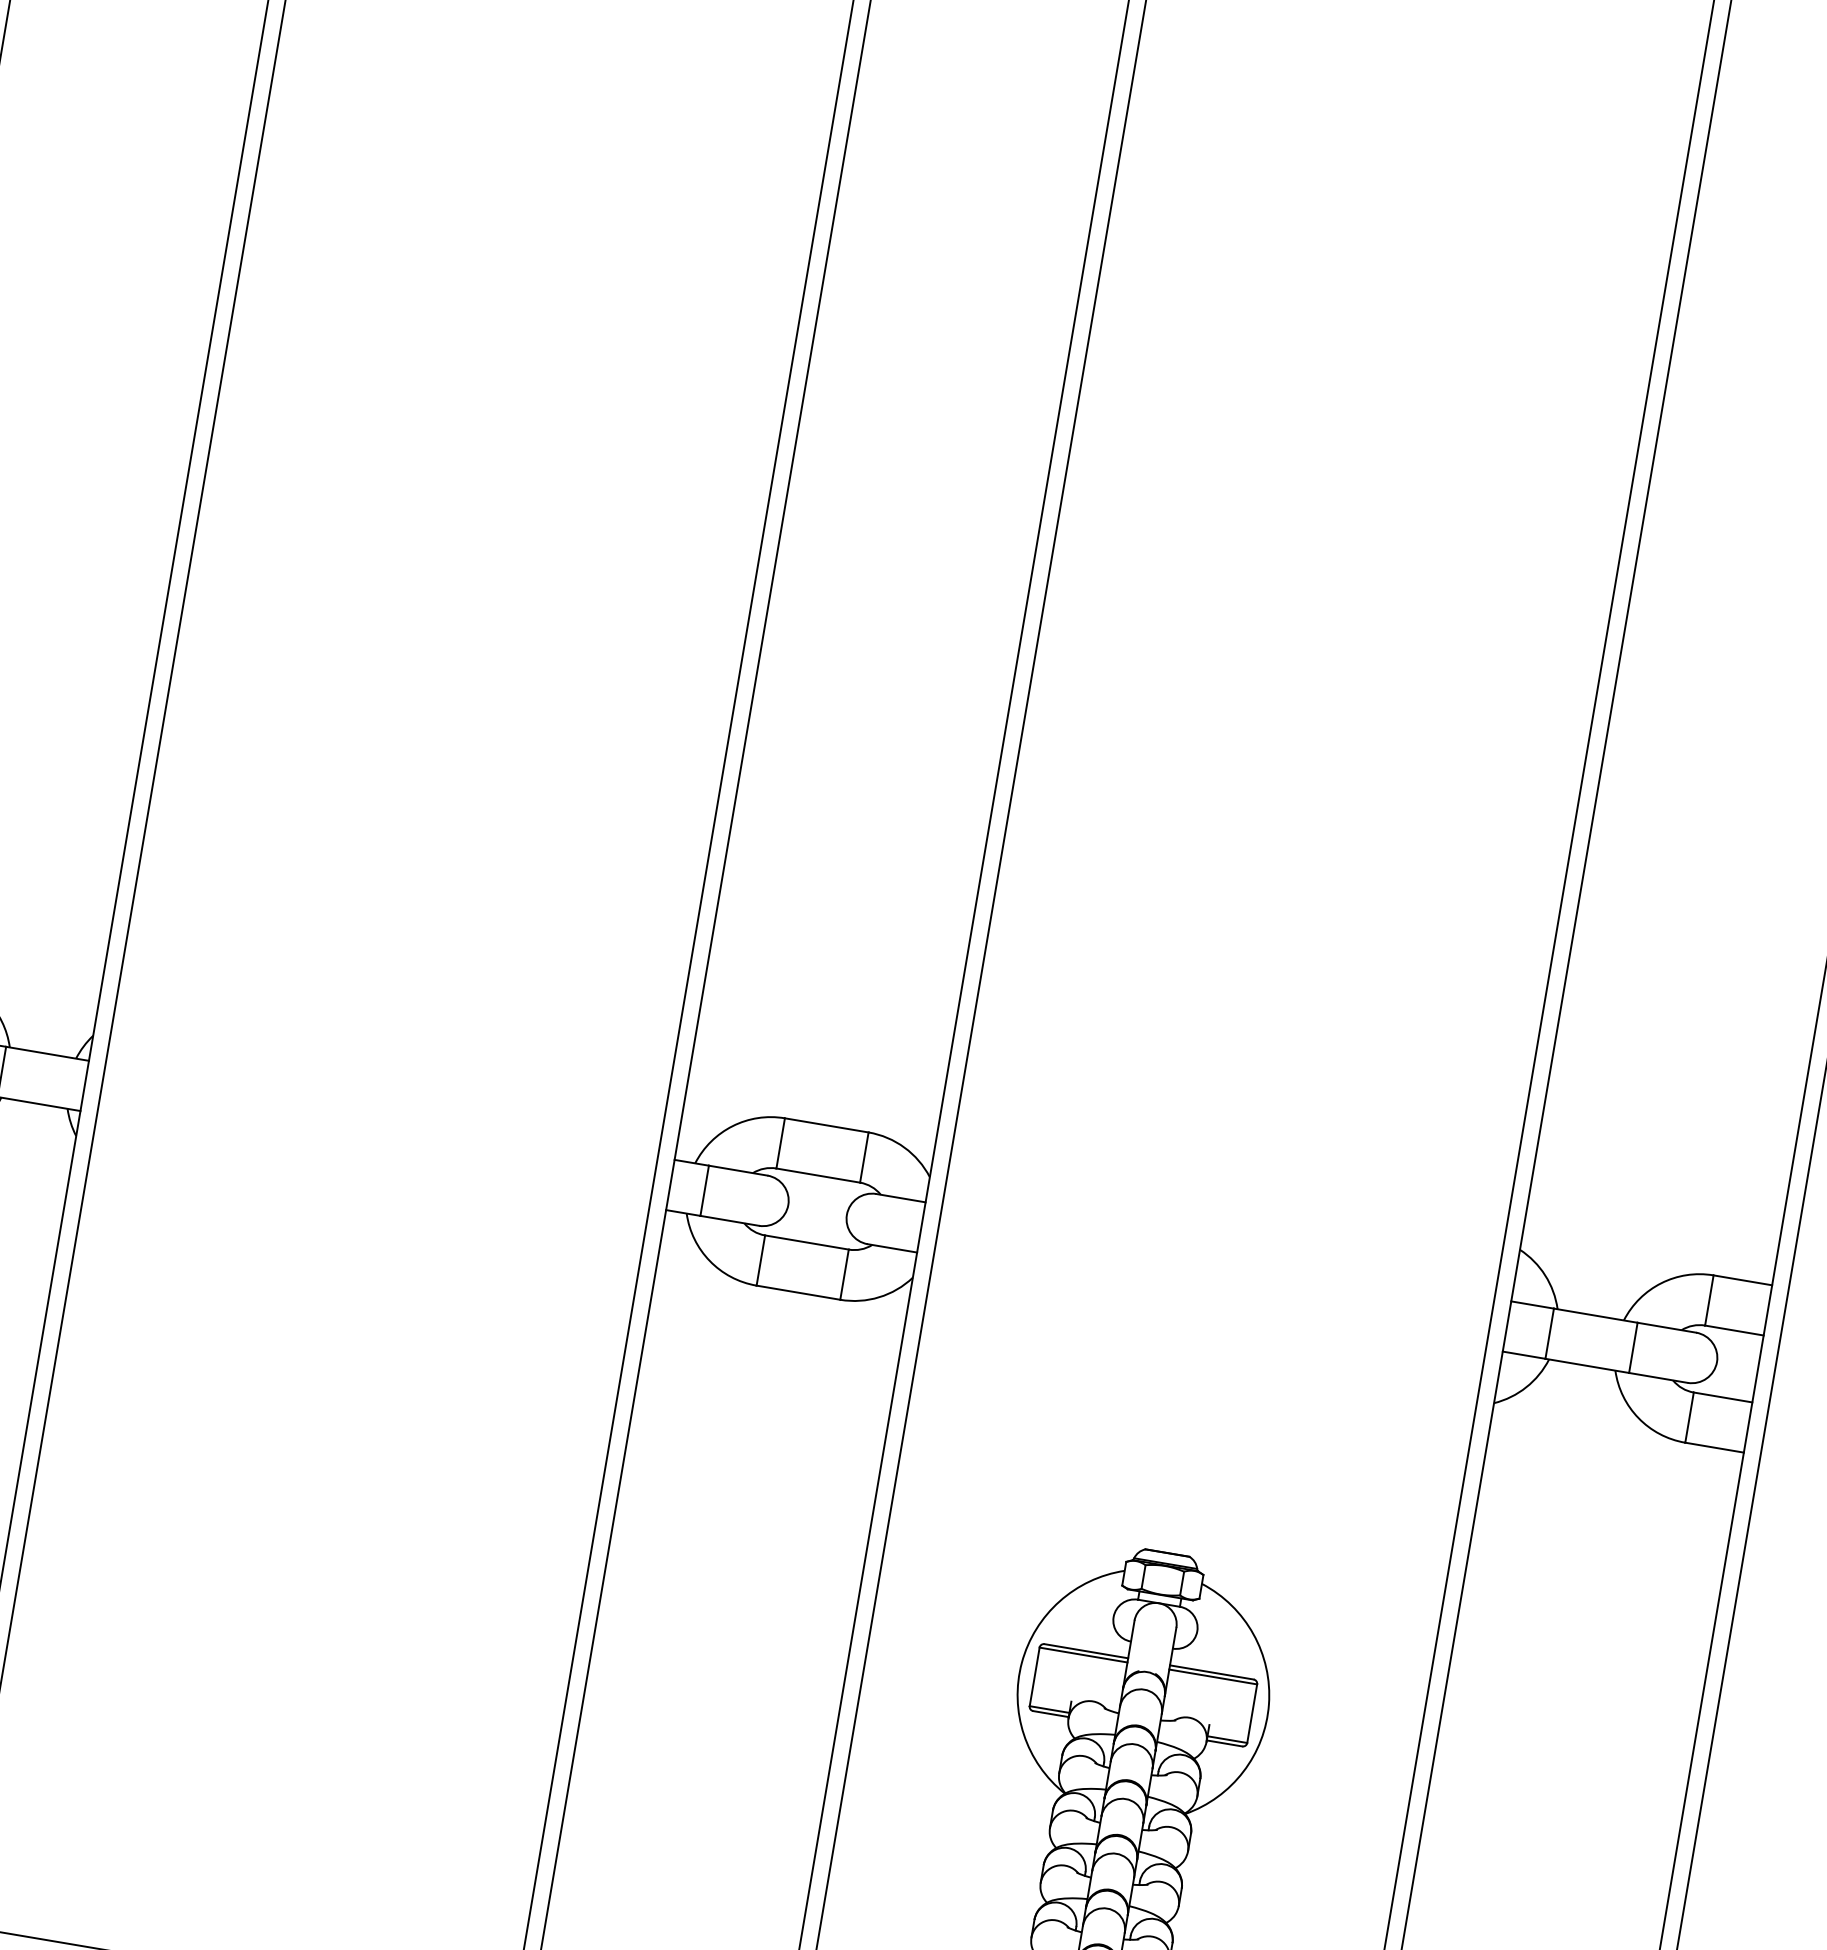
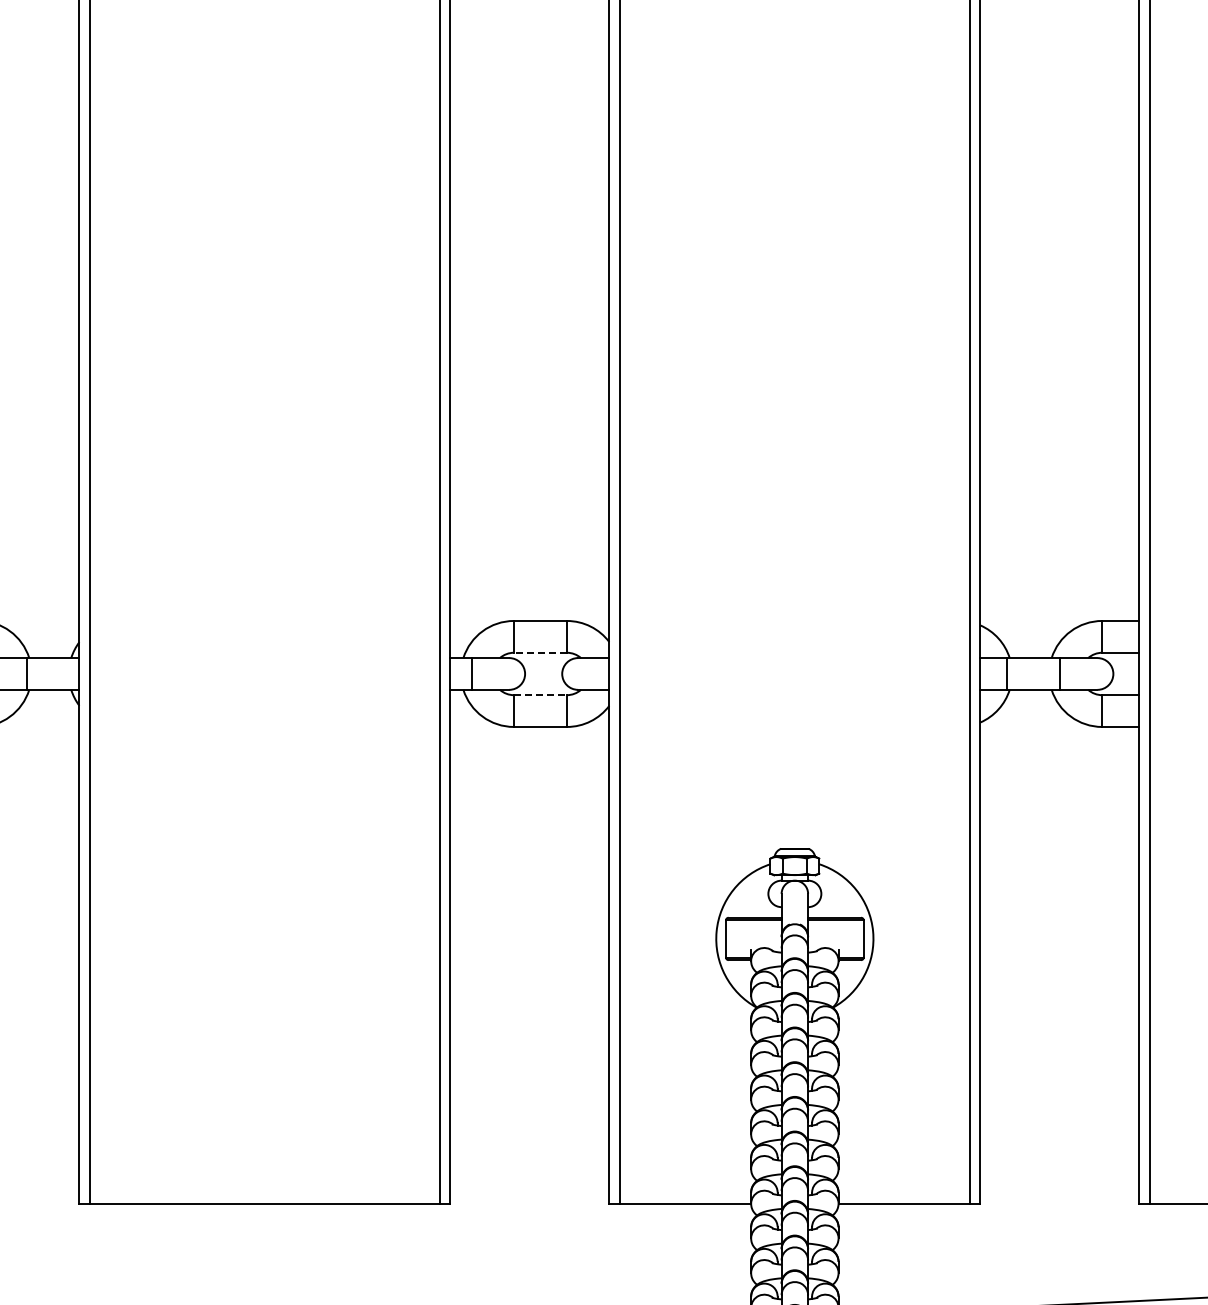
line: (816, 1174) -> (539, 652), solid -> dashed
line: (806, 1243) -> (540, 695), solid -> dashed

